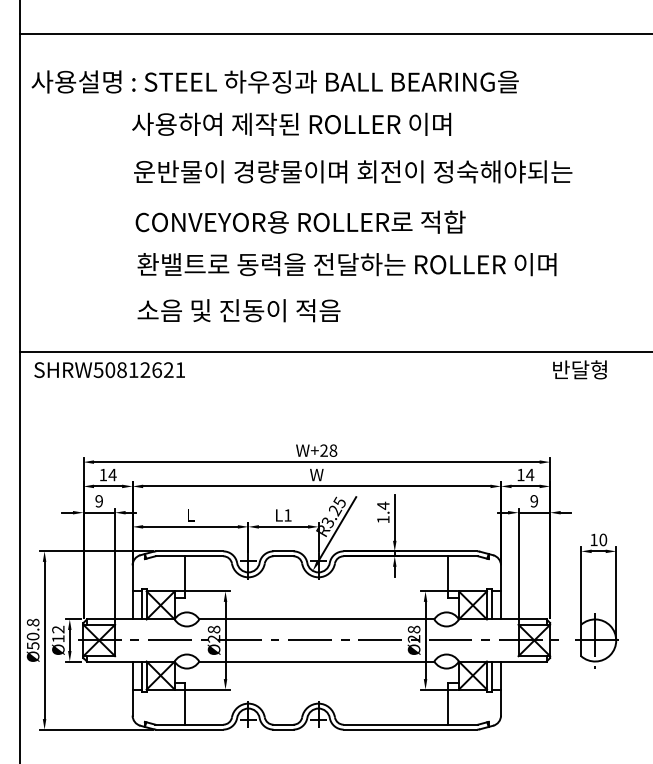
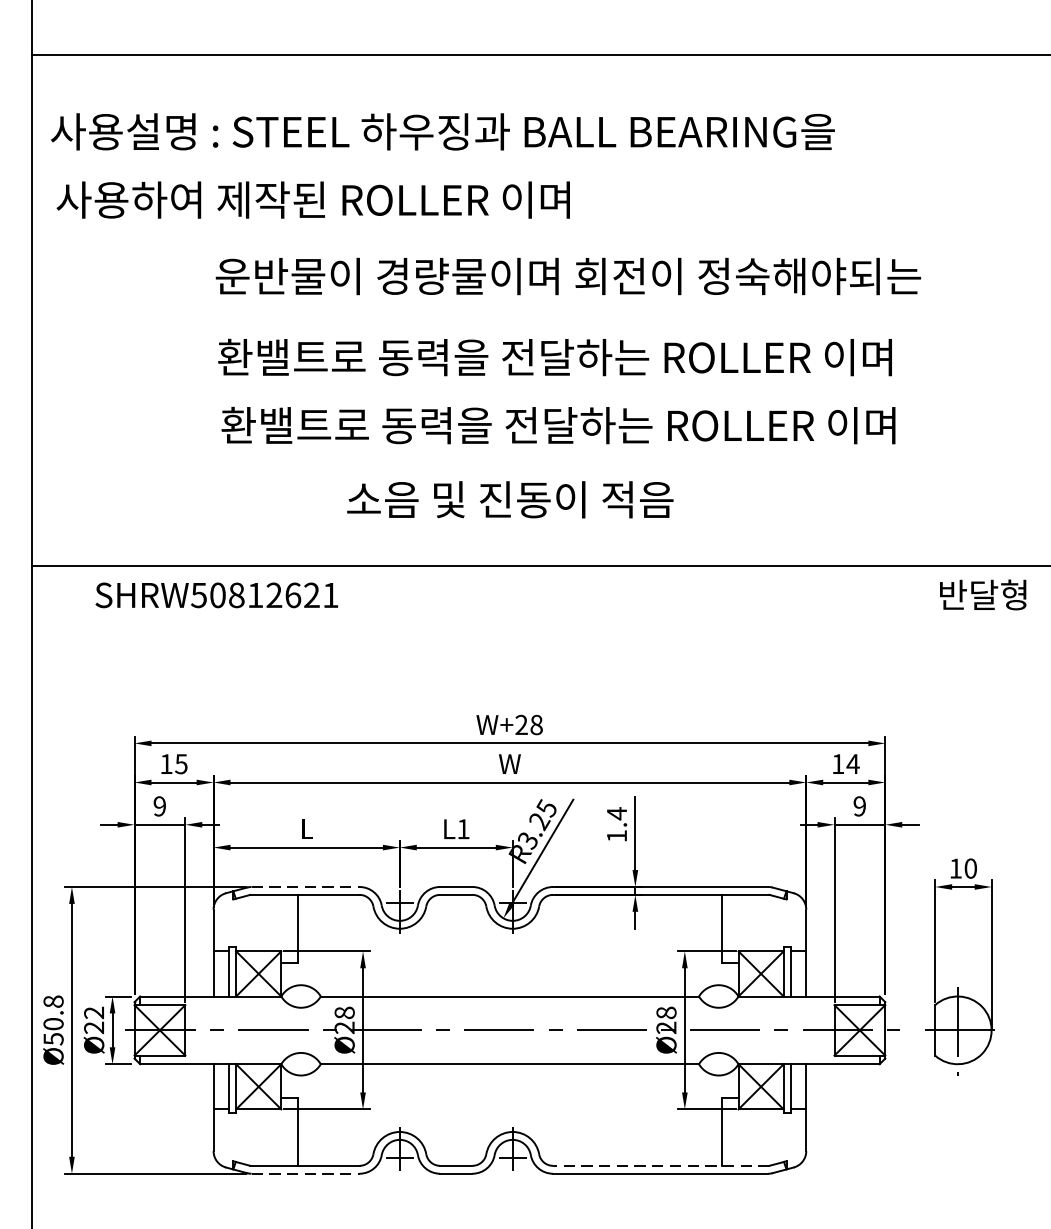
text: (291, 123) -> (313, 198), moved
text: (344, 221) -> (554, 356), CONVEYOR용 ROLLER로 적합 -> 환밸트로 동력을 전달하는 ROLLER 이며
text: (238, 310) -> (509, 499), moved
text: (109, 369) -> (216, 594), moved
text: (579, 369) -> (982, 594), moved
text: (112, 474) -> (181, 763), 14 -> 15
line: (189, 551) -> (305, 887), solid -> dashed
text: (58, 638) -> (94, 1027), Ø12 -> Ø22
line: (410, 724) -> (660, 1165), solid -> dashed
line: (189, 729) -> (305, 1173), solid -> dashed

